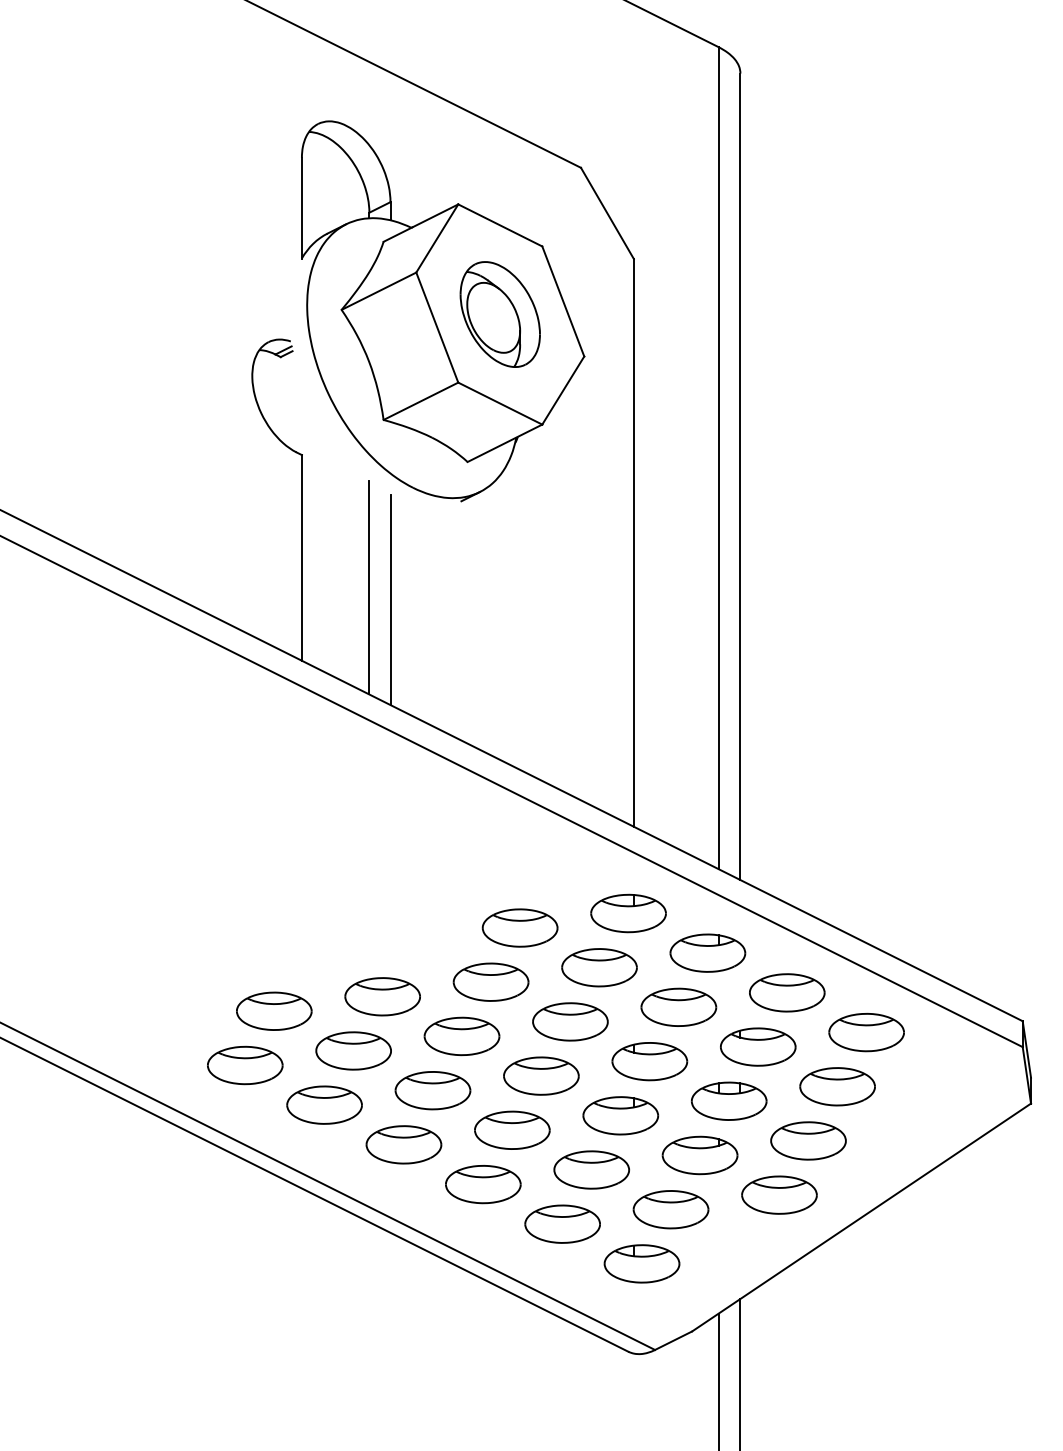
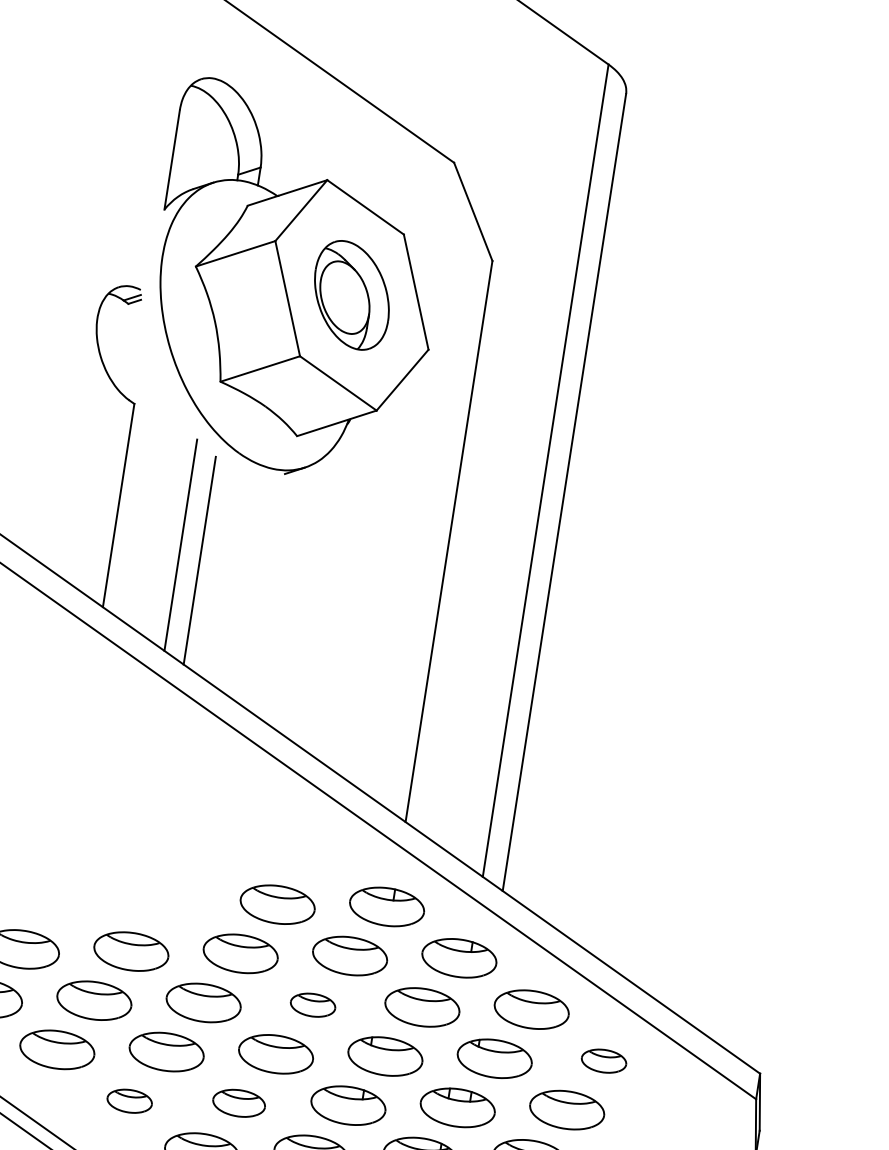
part: (570, 1021) -> (313, 1004), size x0.6
part: (866, 1032) -> (604, 1060), size x0.6
part: (512, 1129) -> (239, 1102), size x0.7
part: (403, 1144) -> (129, 1100), size x0.6

